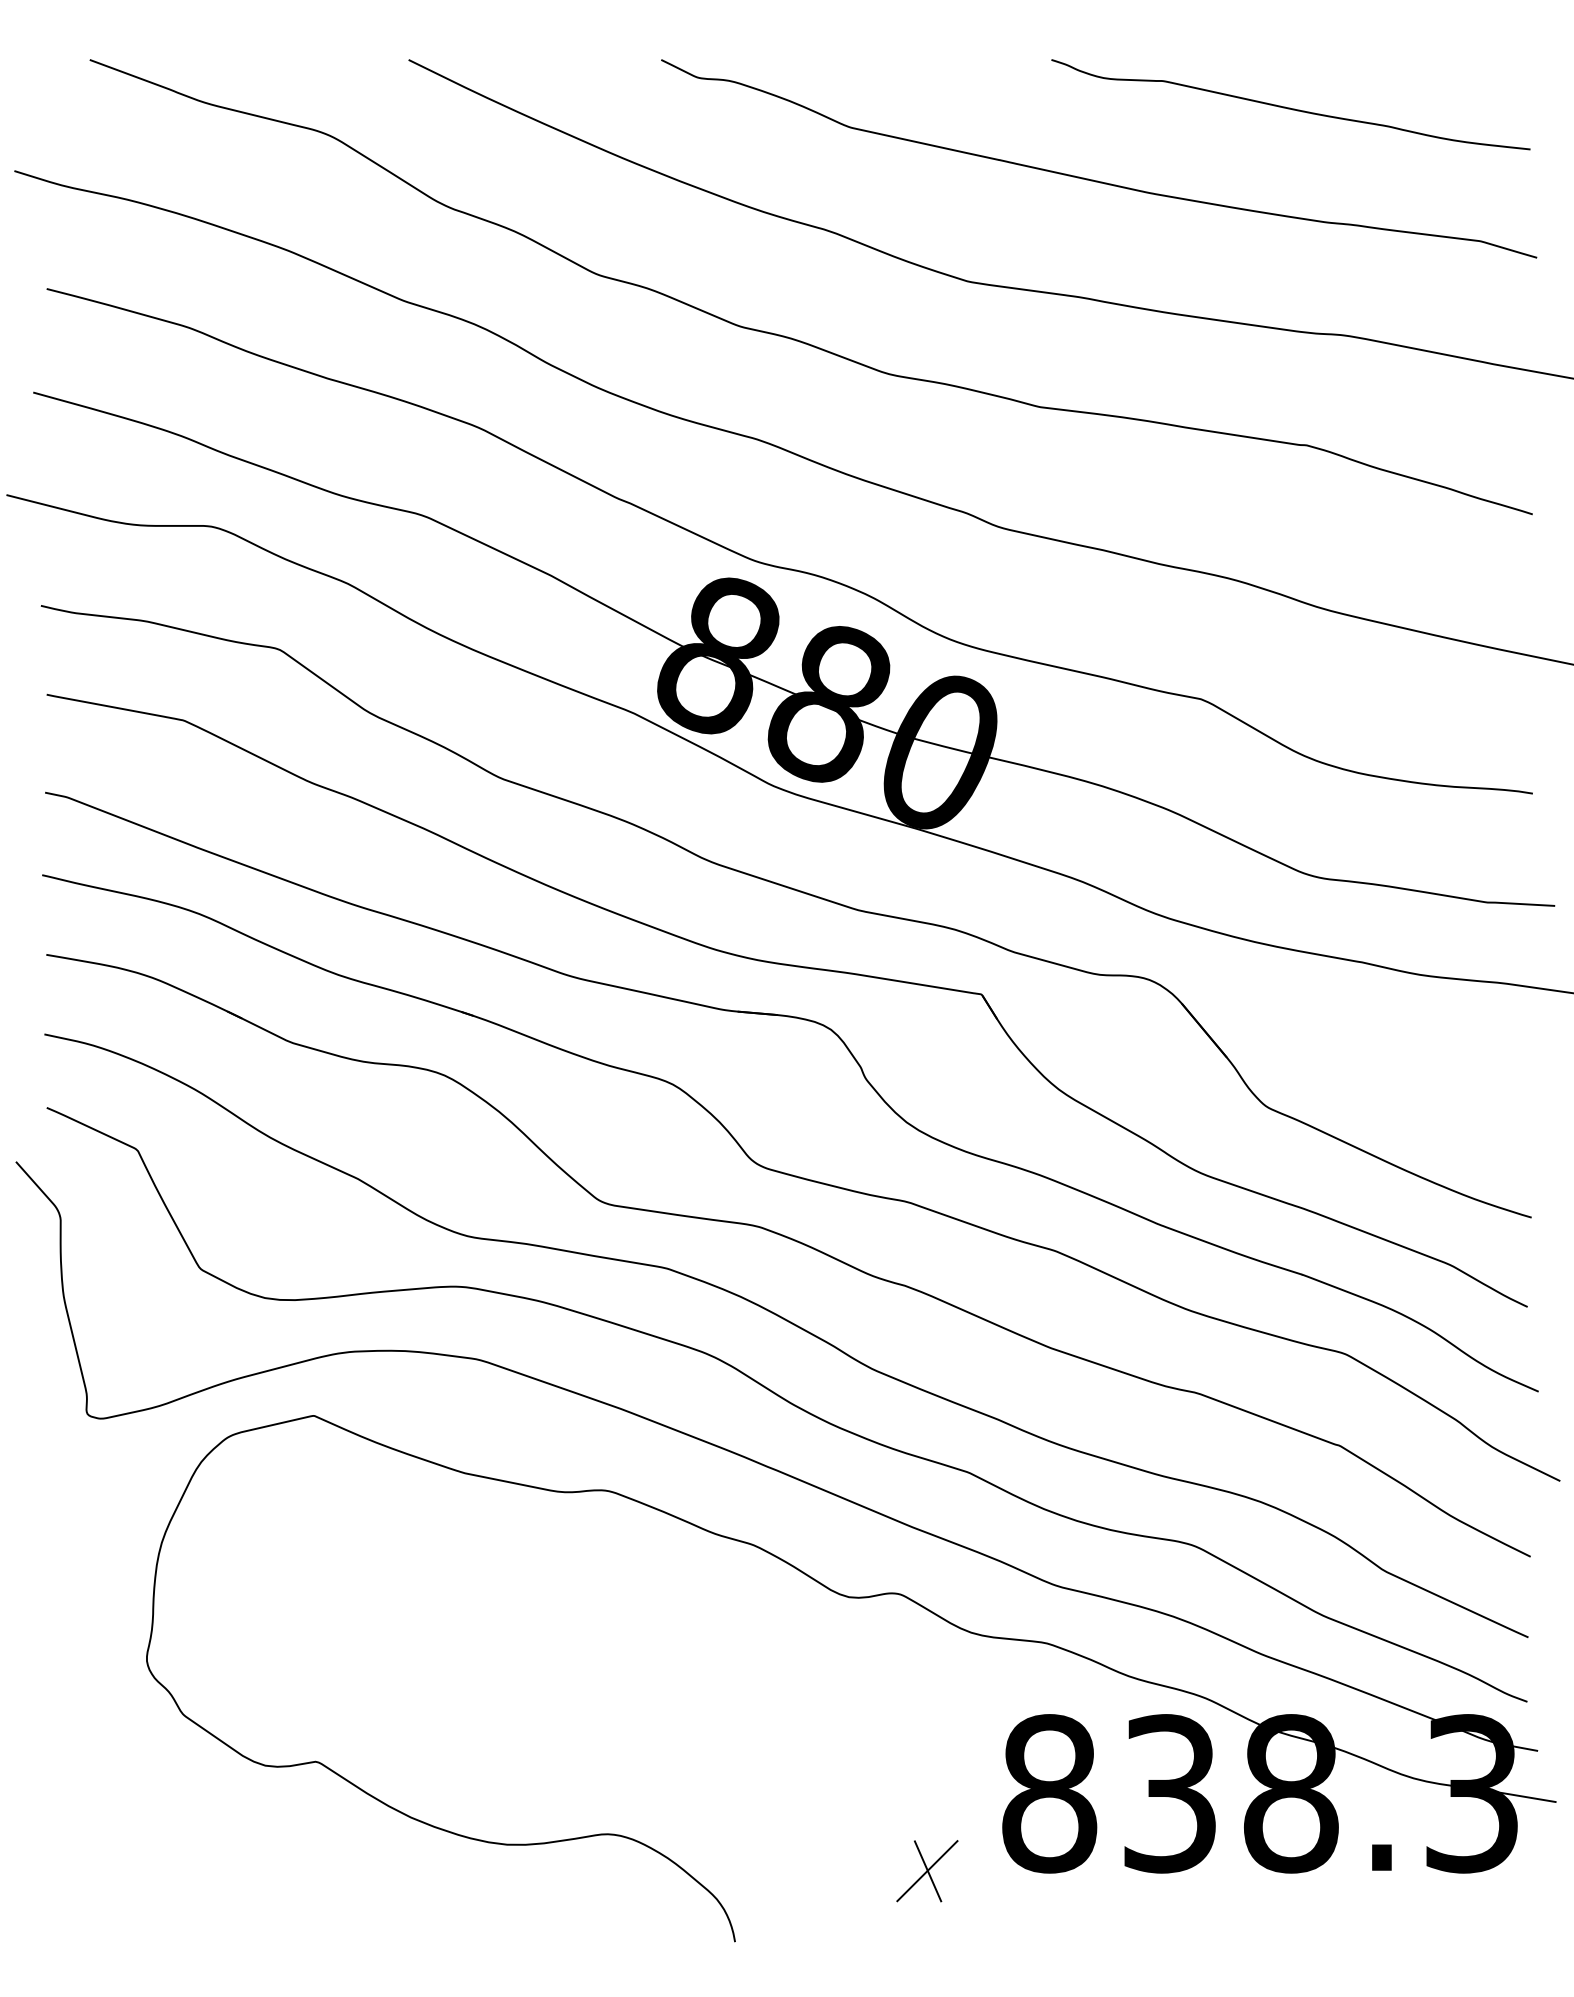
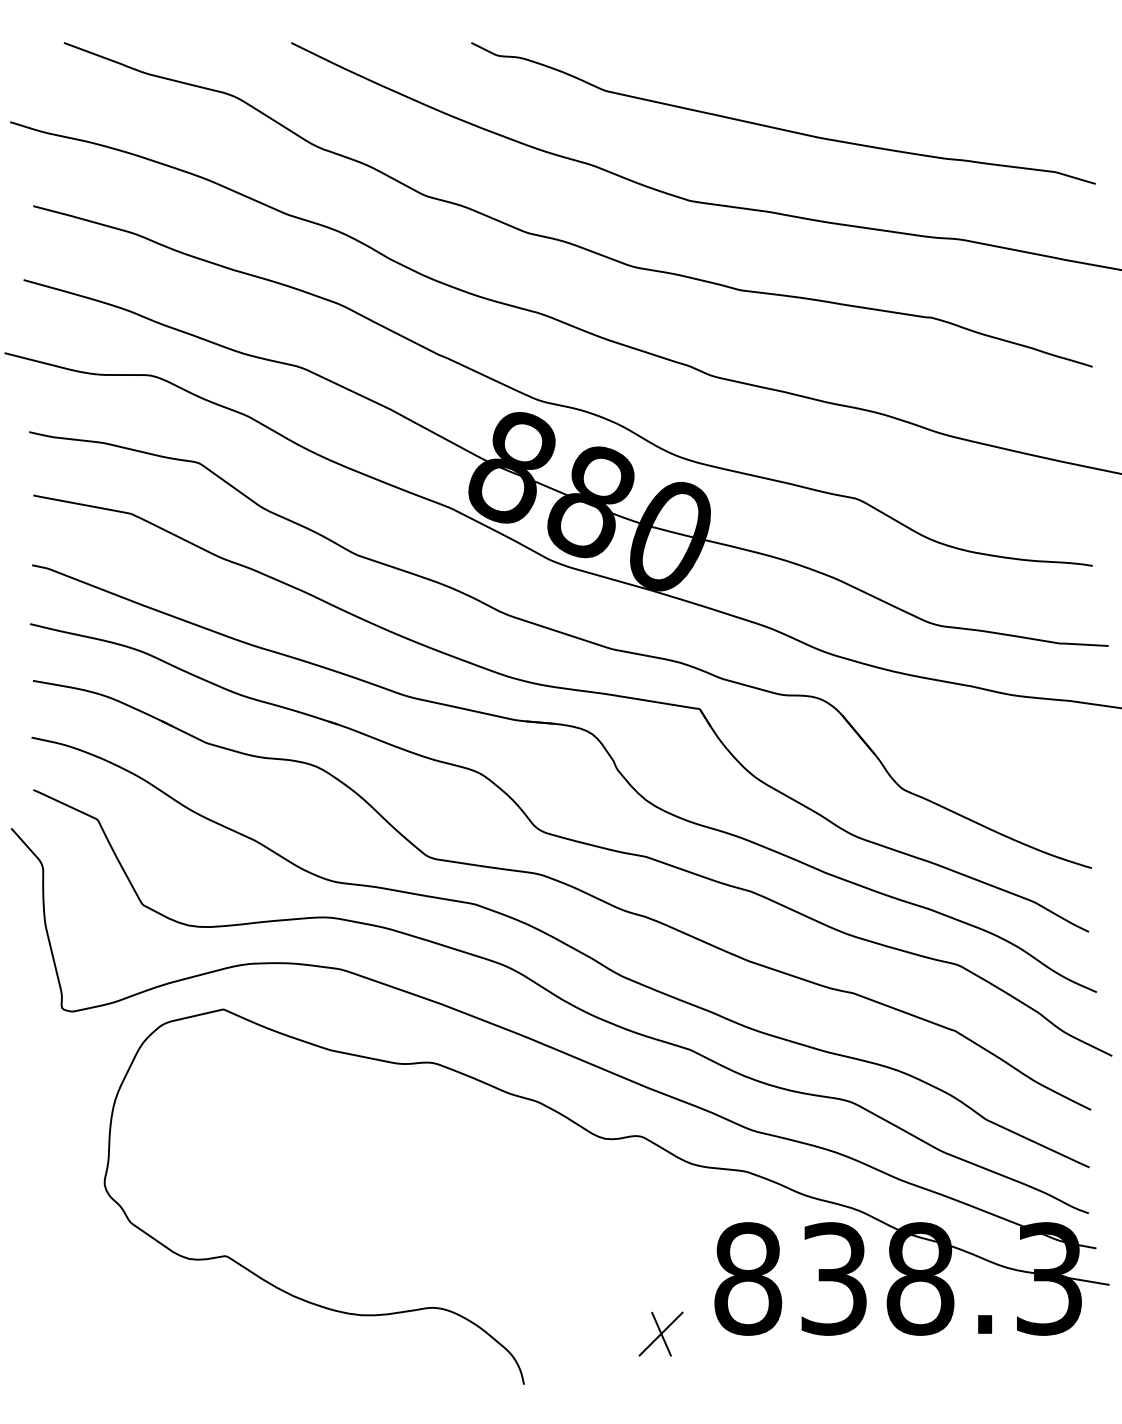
curve: (1290, 107) -> (919, 76), removed

